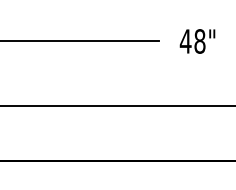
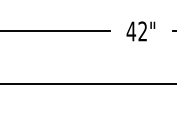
text: (199, 41) -> (142, 31), 48" -> 42"

